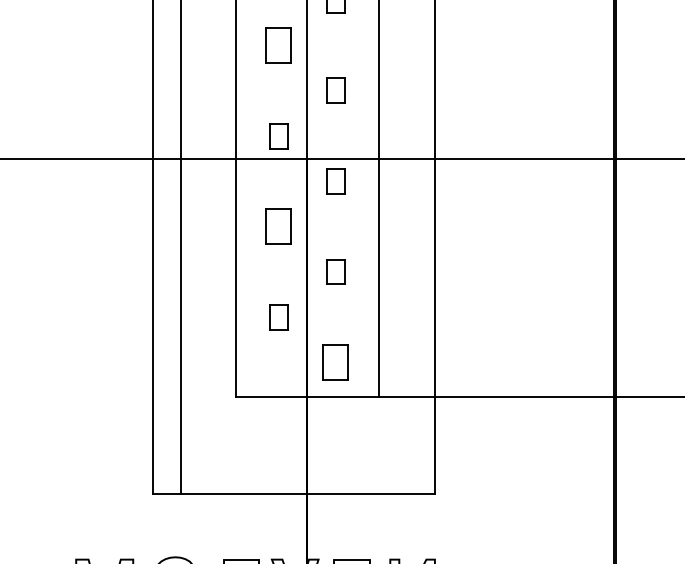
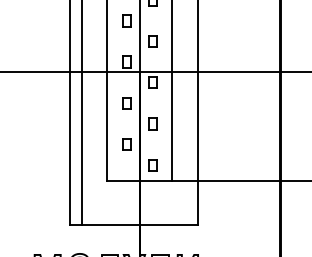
part: (277, 44) -> (126, 20), size x0.71
part: (277, 227) -> (126, 103), size x0.71
part: (334, 363) -> (152, 165), size x0.71

